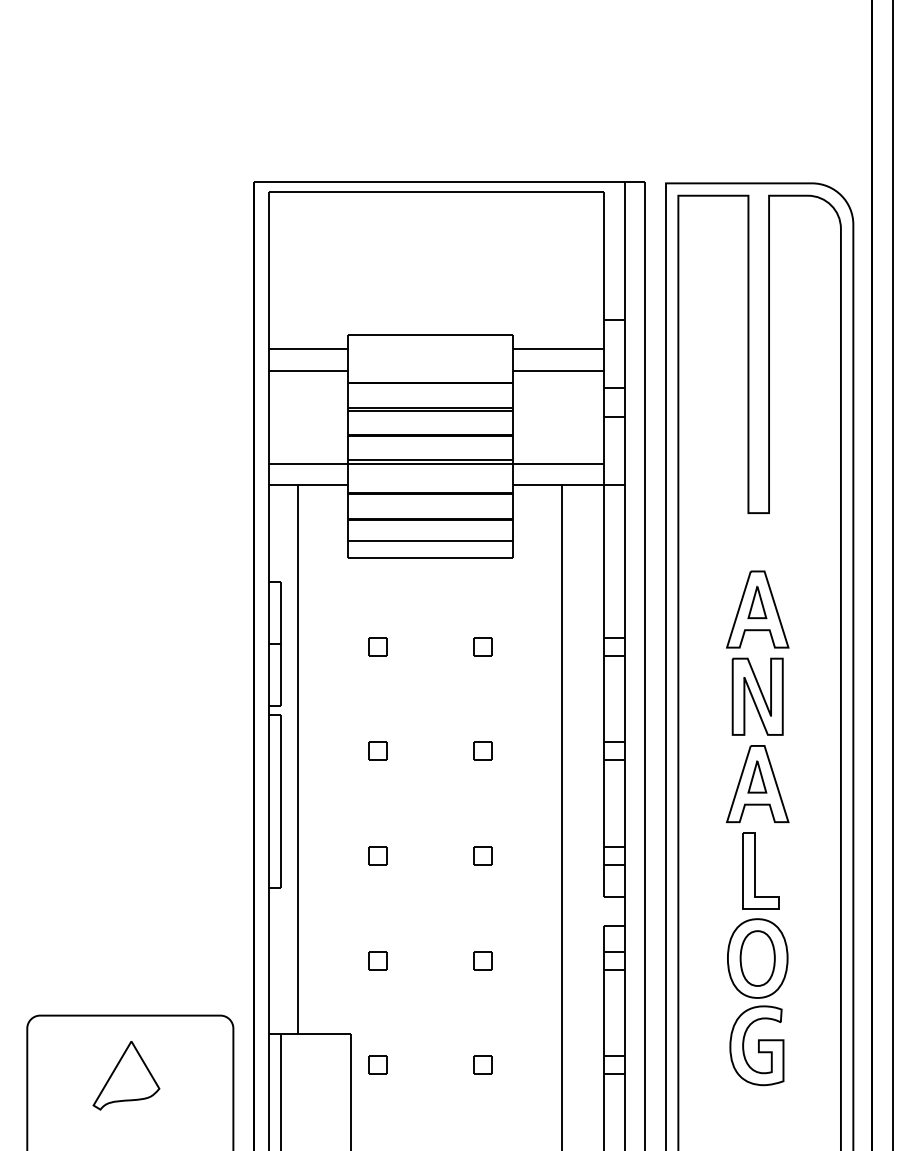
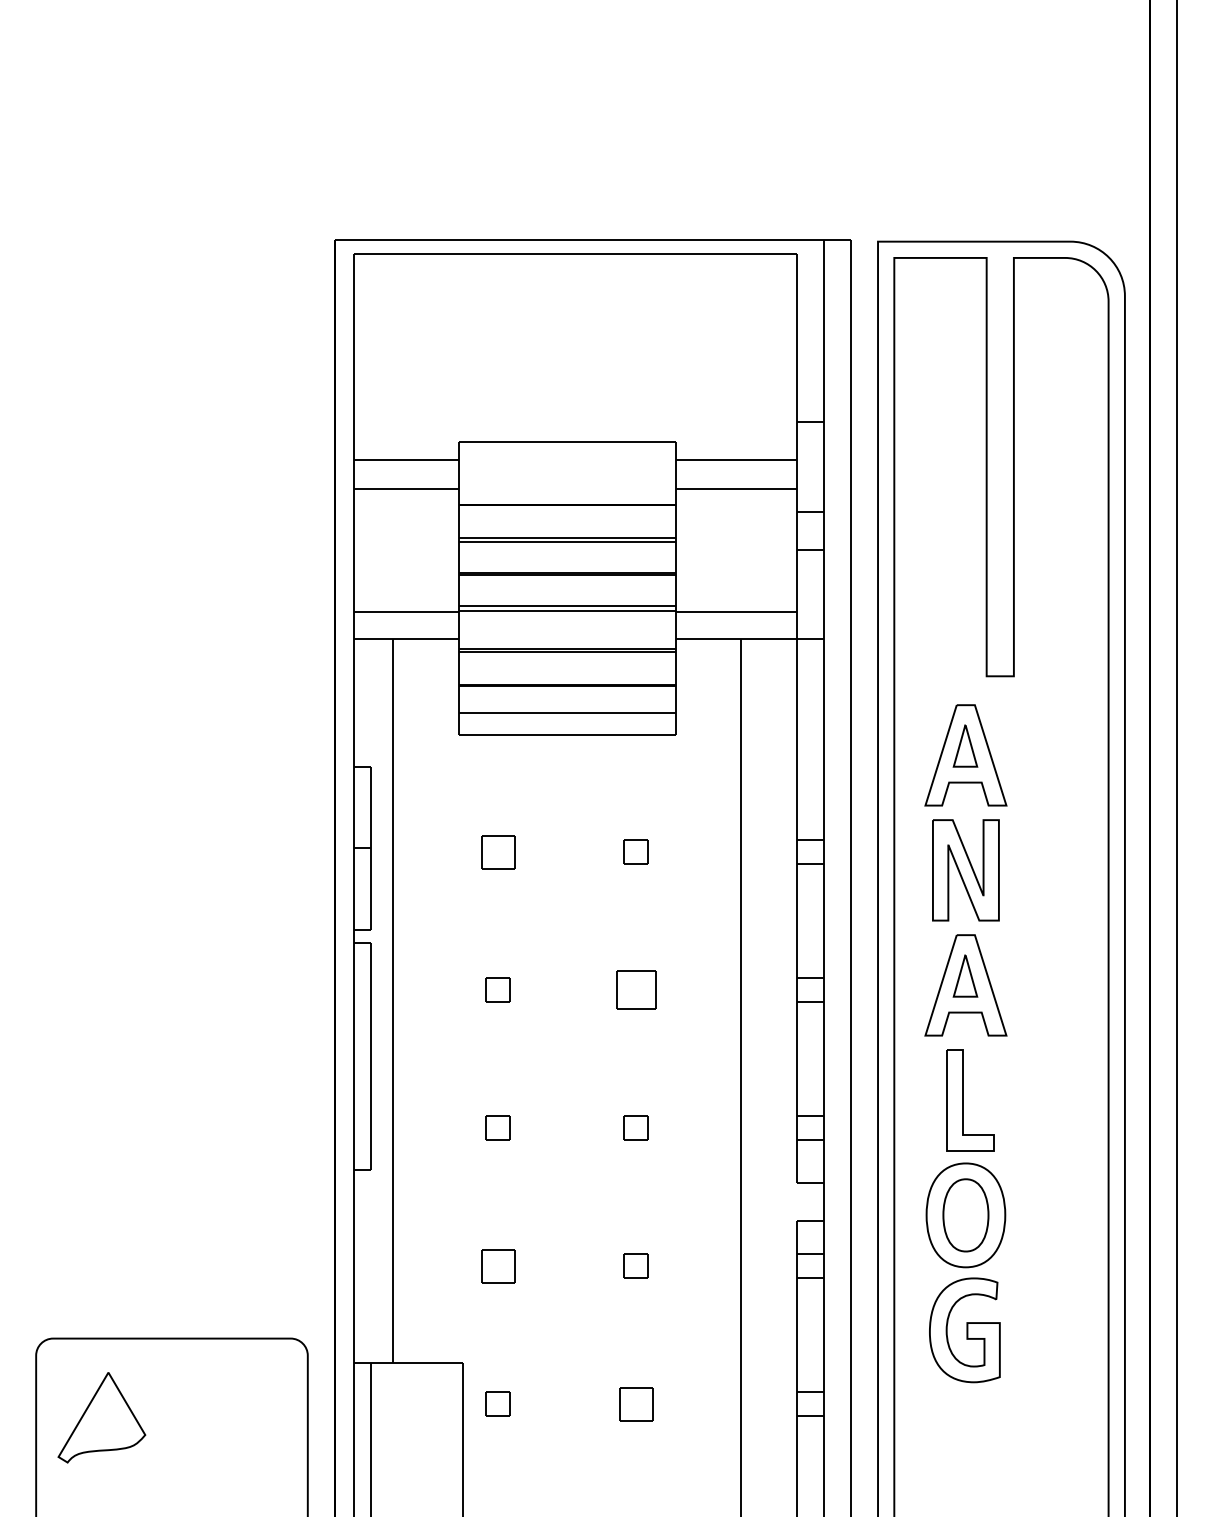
part: (377, 646) -> (497, 851), size x1.4
part: (482, 750) -> (635, 989), size x1.6
part: (755, 832) -> (963, 1049), moved
part: (377, 960) -> (497, 1265), size x1.4
part: (482, 1064) -> (635, 1403), size x1.4
part: (126, 1075) -> (101, 1417), moved

